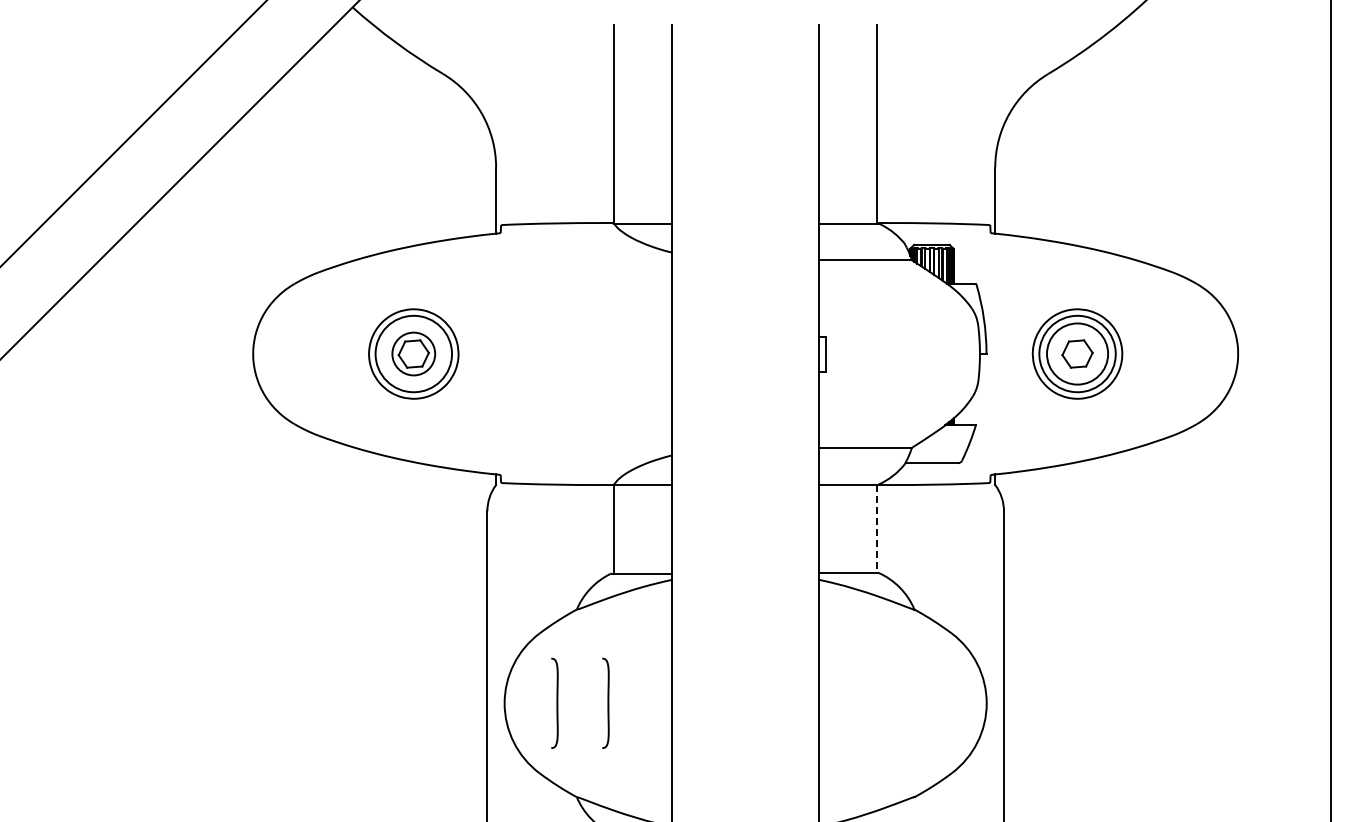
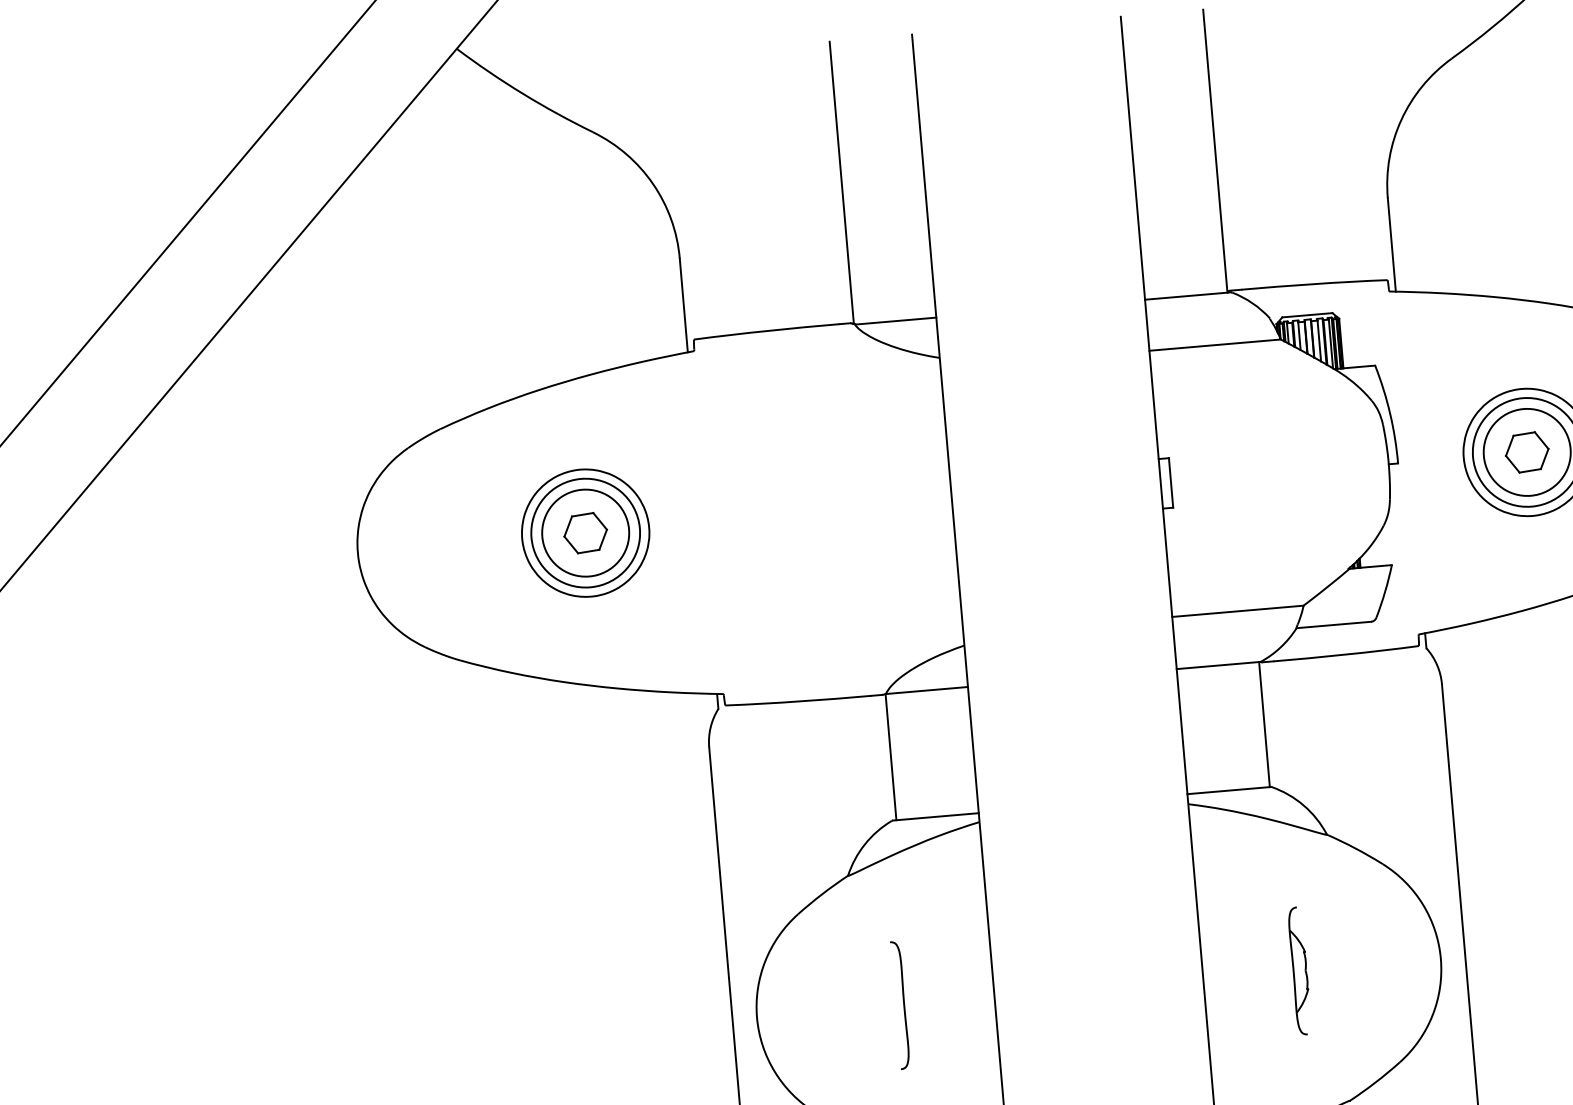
circle: (413, 353) -> (585, 532), size x1.43
line: (877, 529) -> (1264, 725), dashed -> solid
curve: (556, 702) -> (830, 1010), removed
part: (886, 702) -> (1298, 969), added

